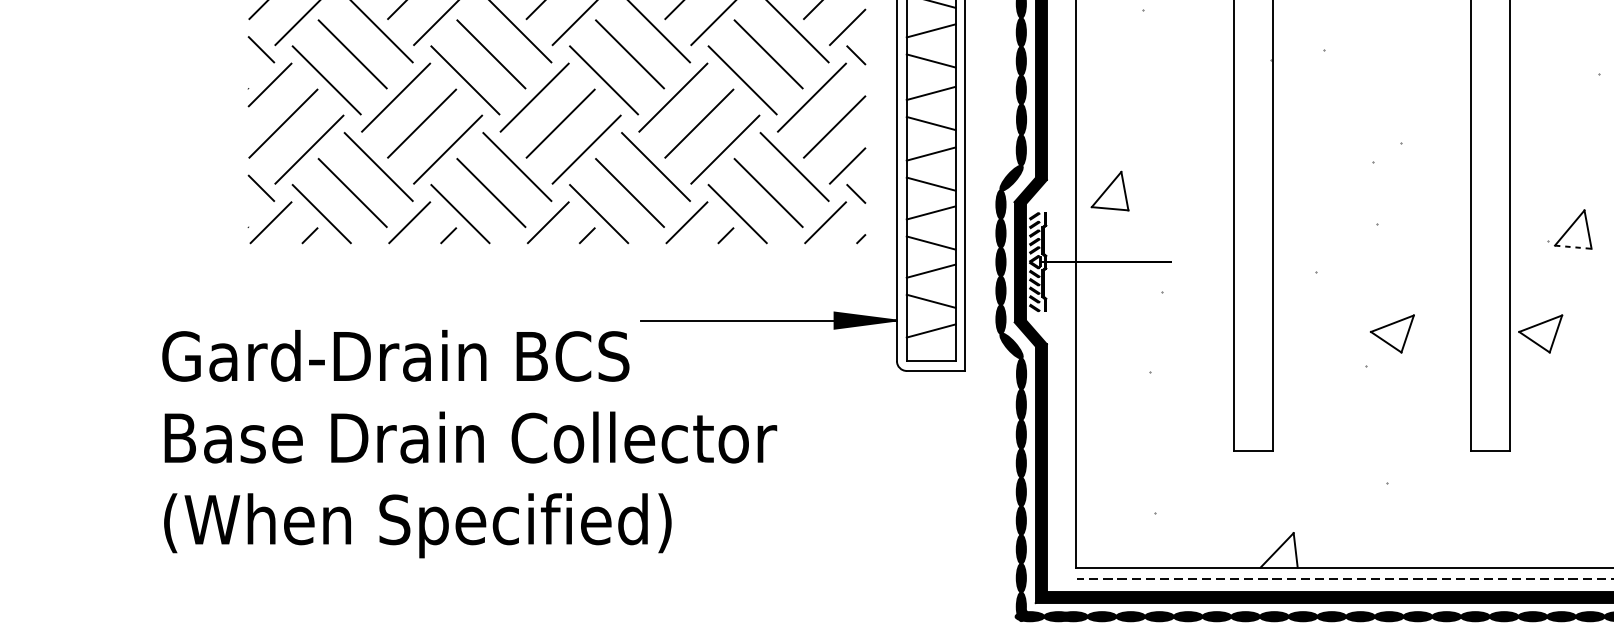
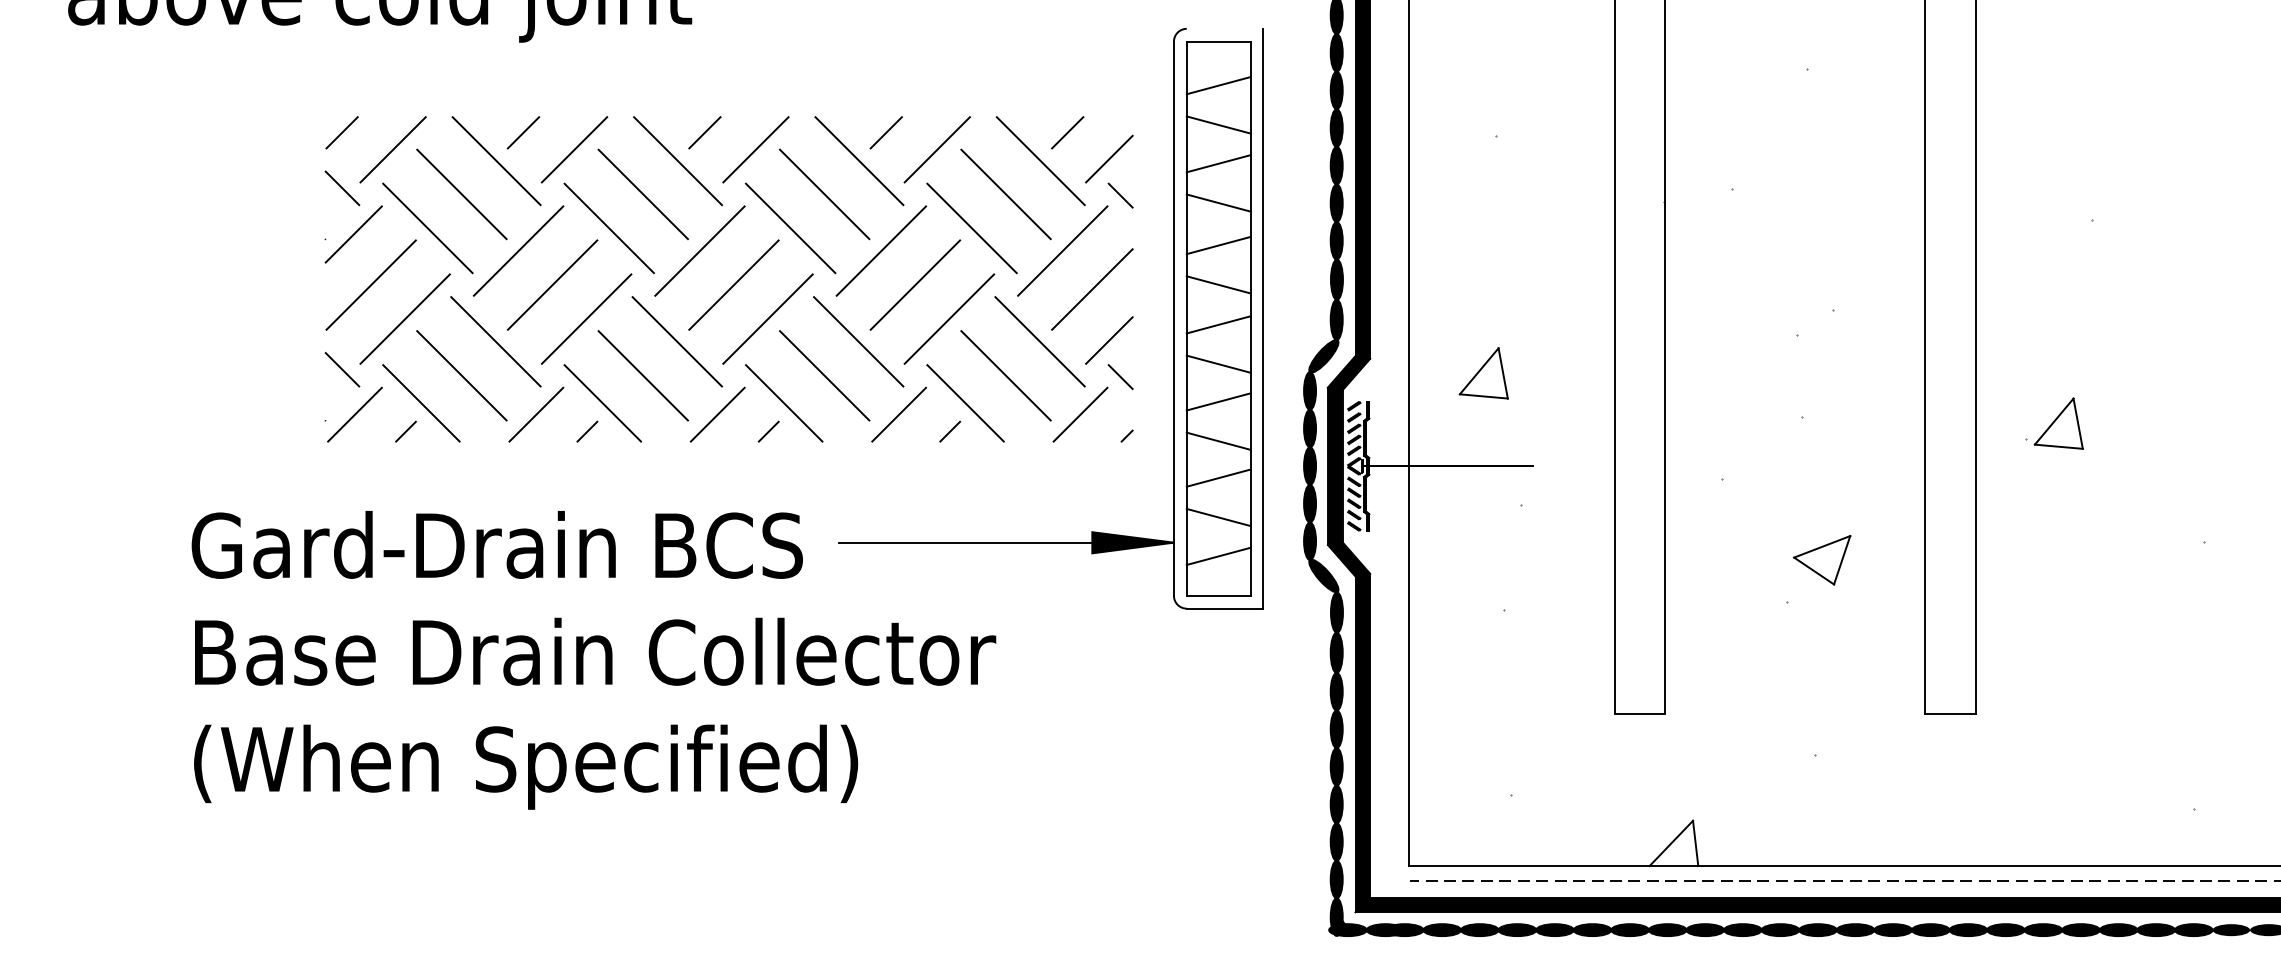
part: (1109, 191) -> (1483, 373), moved
line: (1573, 247) -> (2059, 446), dashed -> solid
part: (1540, 334) -> (2016, 560), removed
text: (469, 444) -> (593, 660), moved

